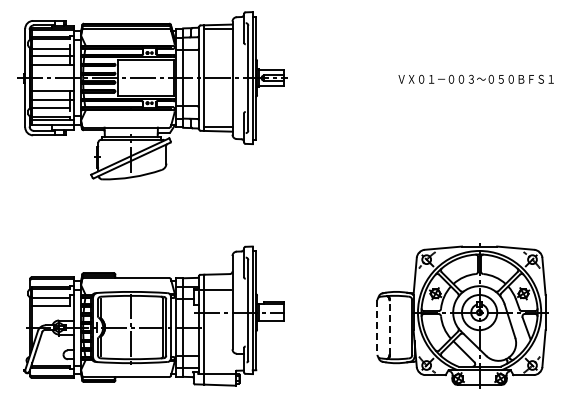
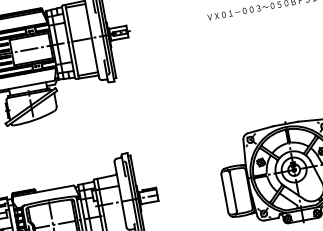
line: (389, 327) -> (233, 191), dashed -> solid
line: (377, 328) -> (225, 194), dashed -> solid

